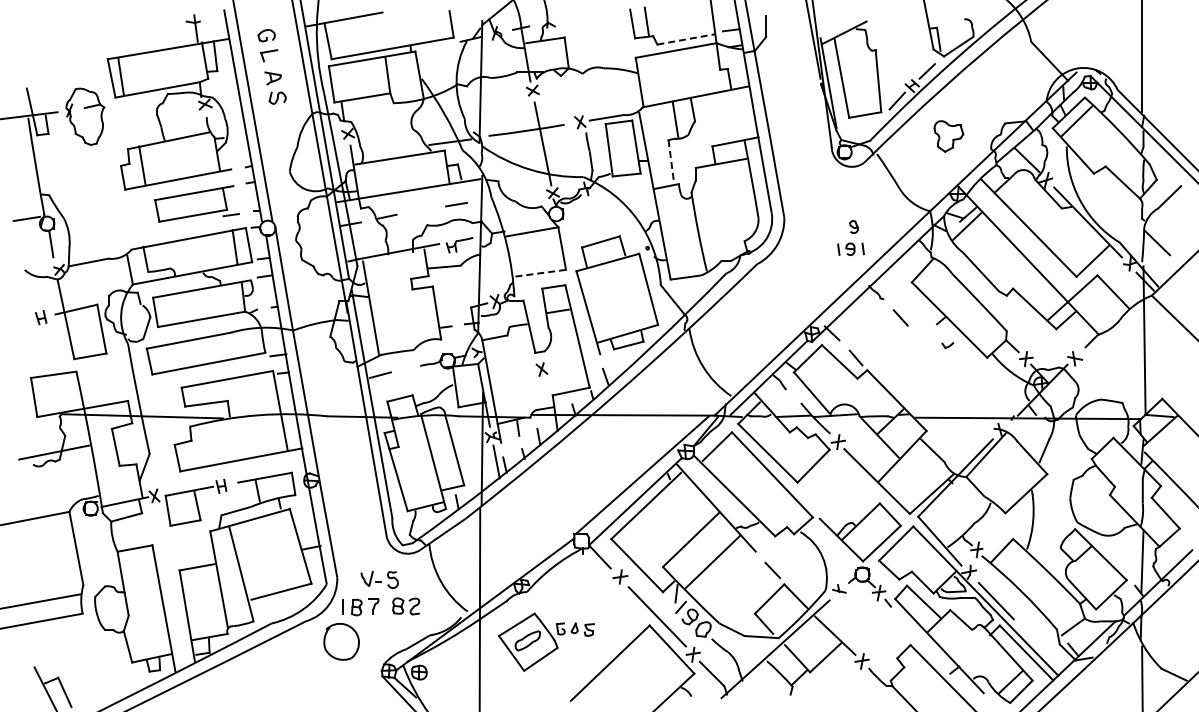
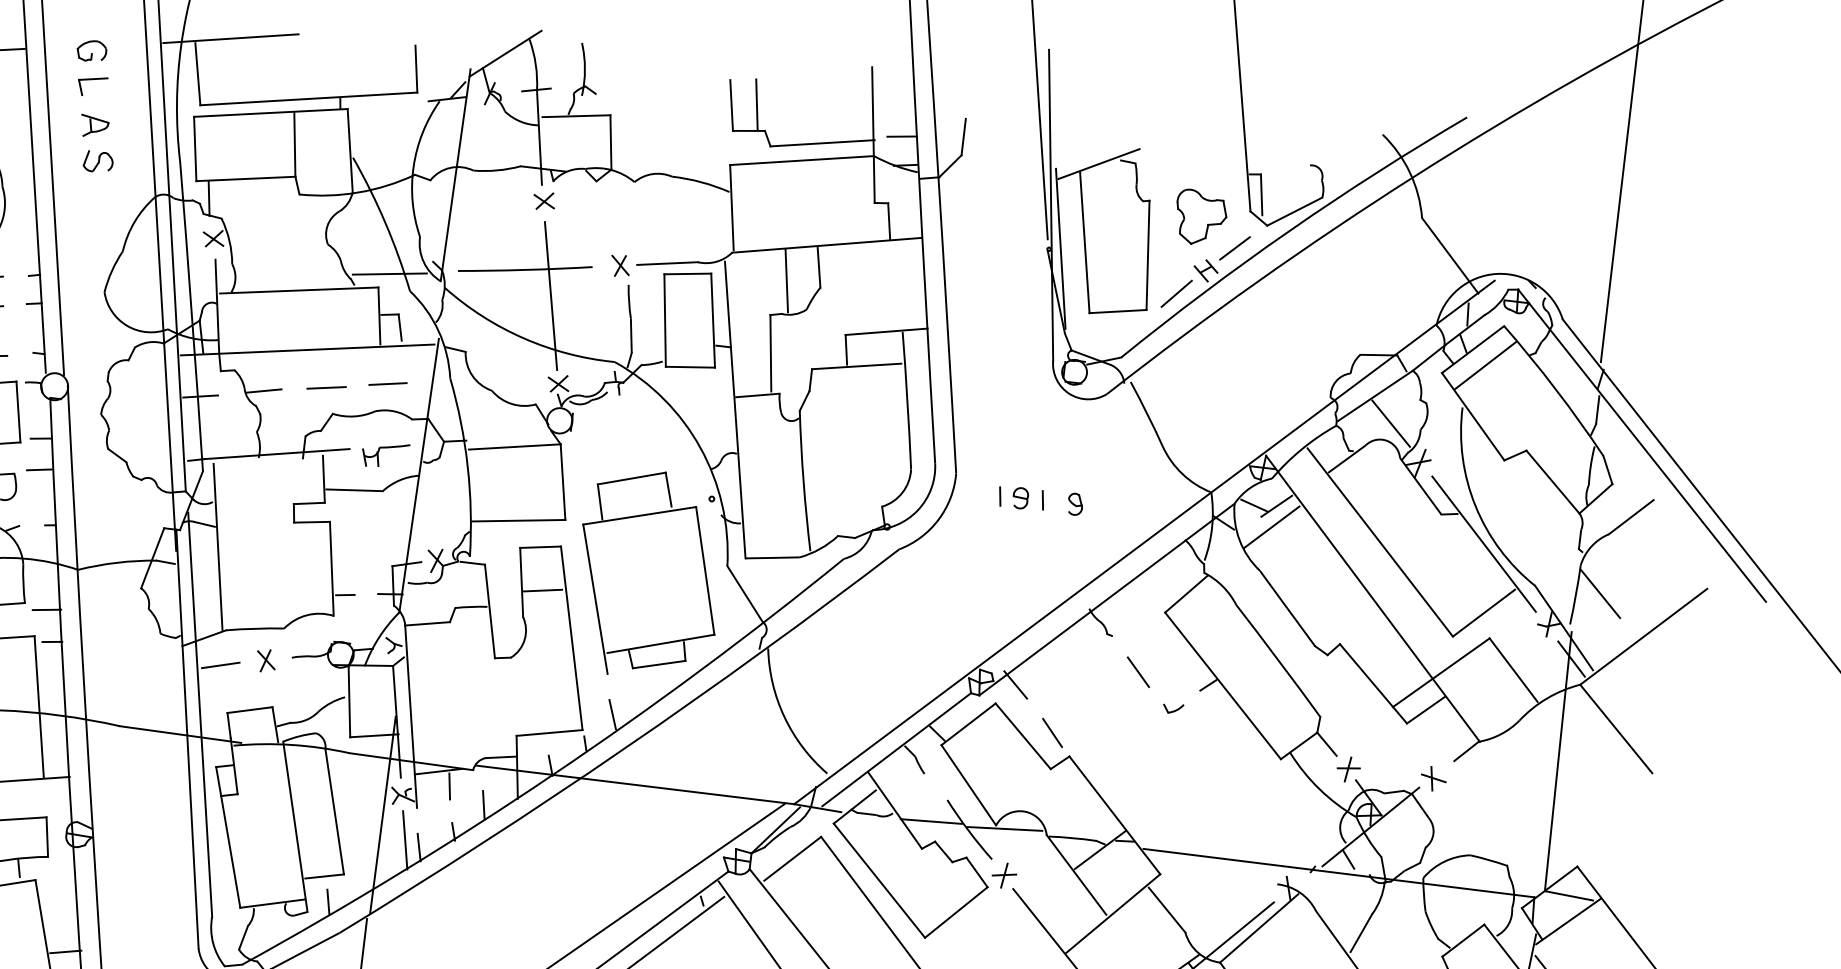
line: (686, 39) -> (822, 143), dashed -> solid
part: (948, 136) -> (1200, 217), moved
line: (671, 161) -> (771, 352), dashed -> solid
line: (421, 210) -> (325, 387), added
part: (850, 248) -> (1020, 496), moved
line: (539, 273) -> (518, 520), dashed -> solid
part: (947, 345) -> (1172, 708), moved
part: (541, 369) -> (265, 660), moved

